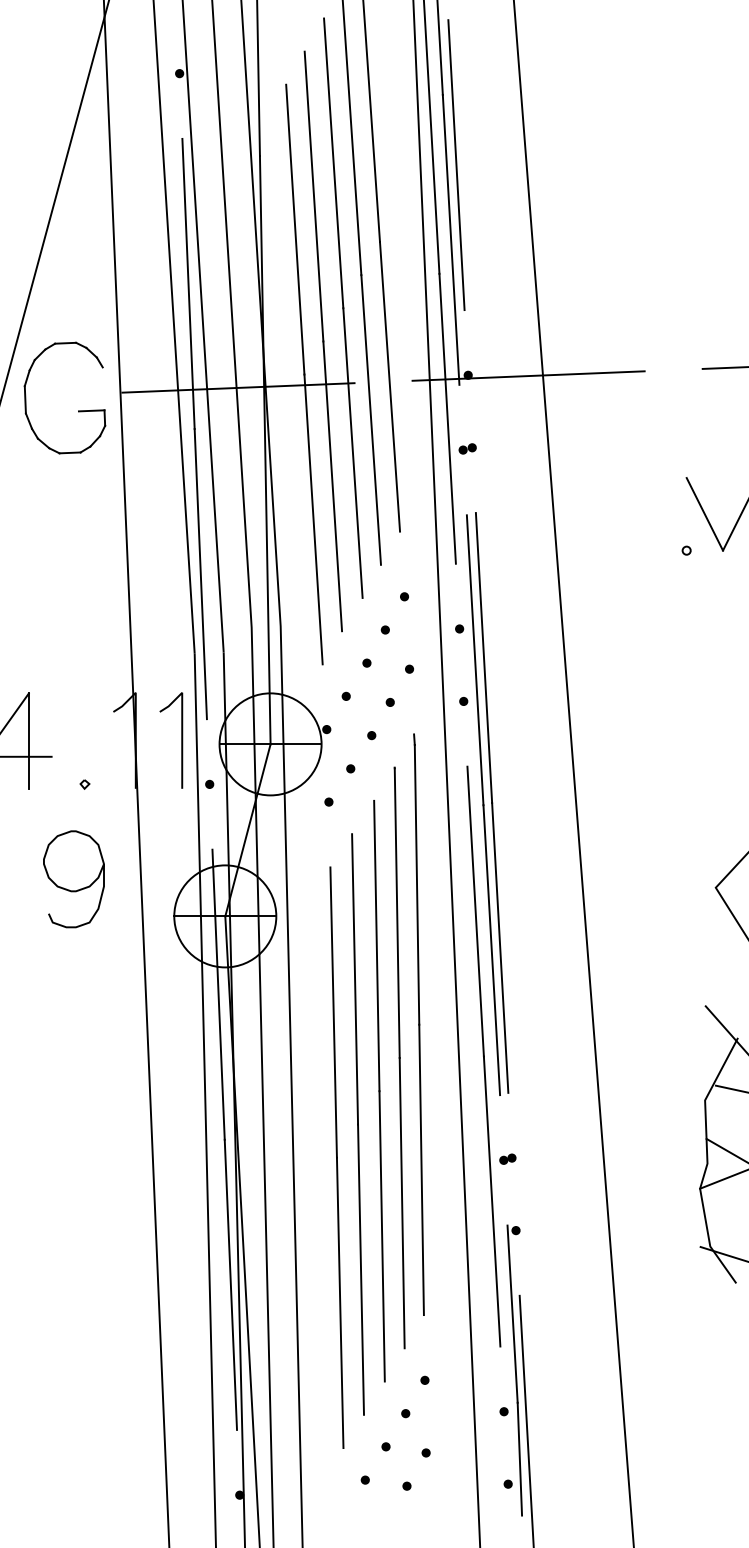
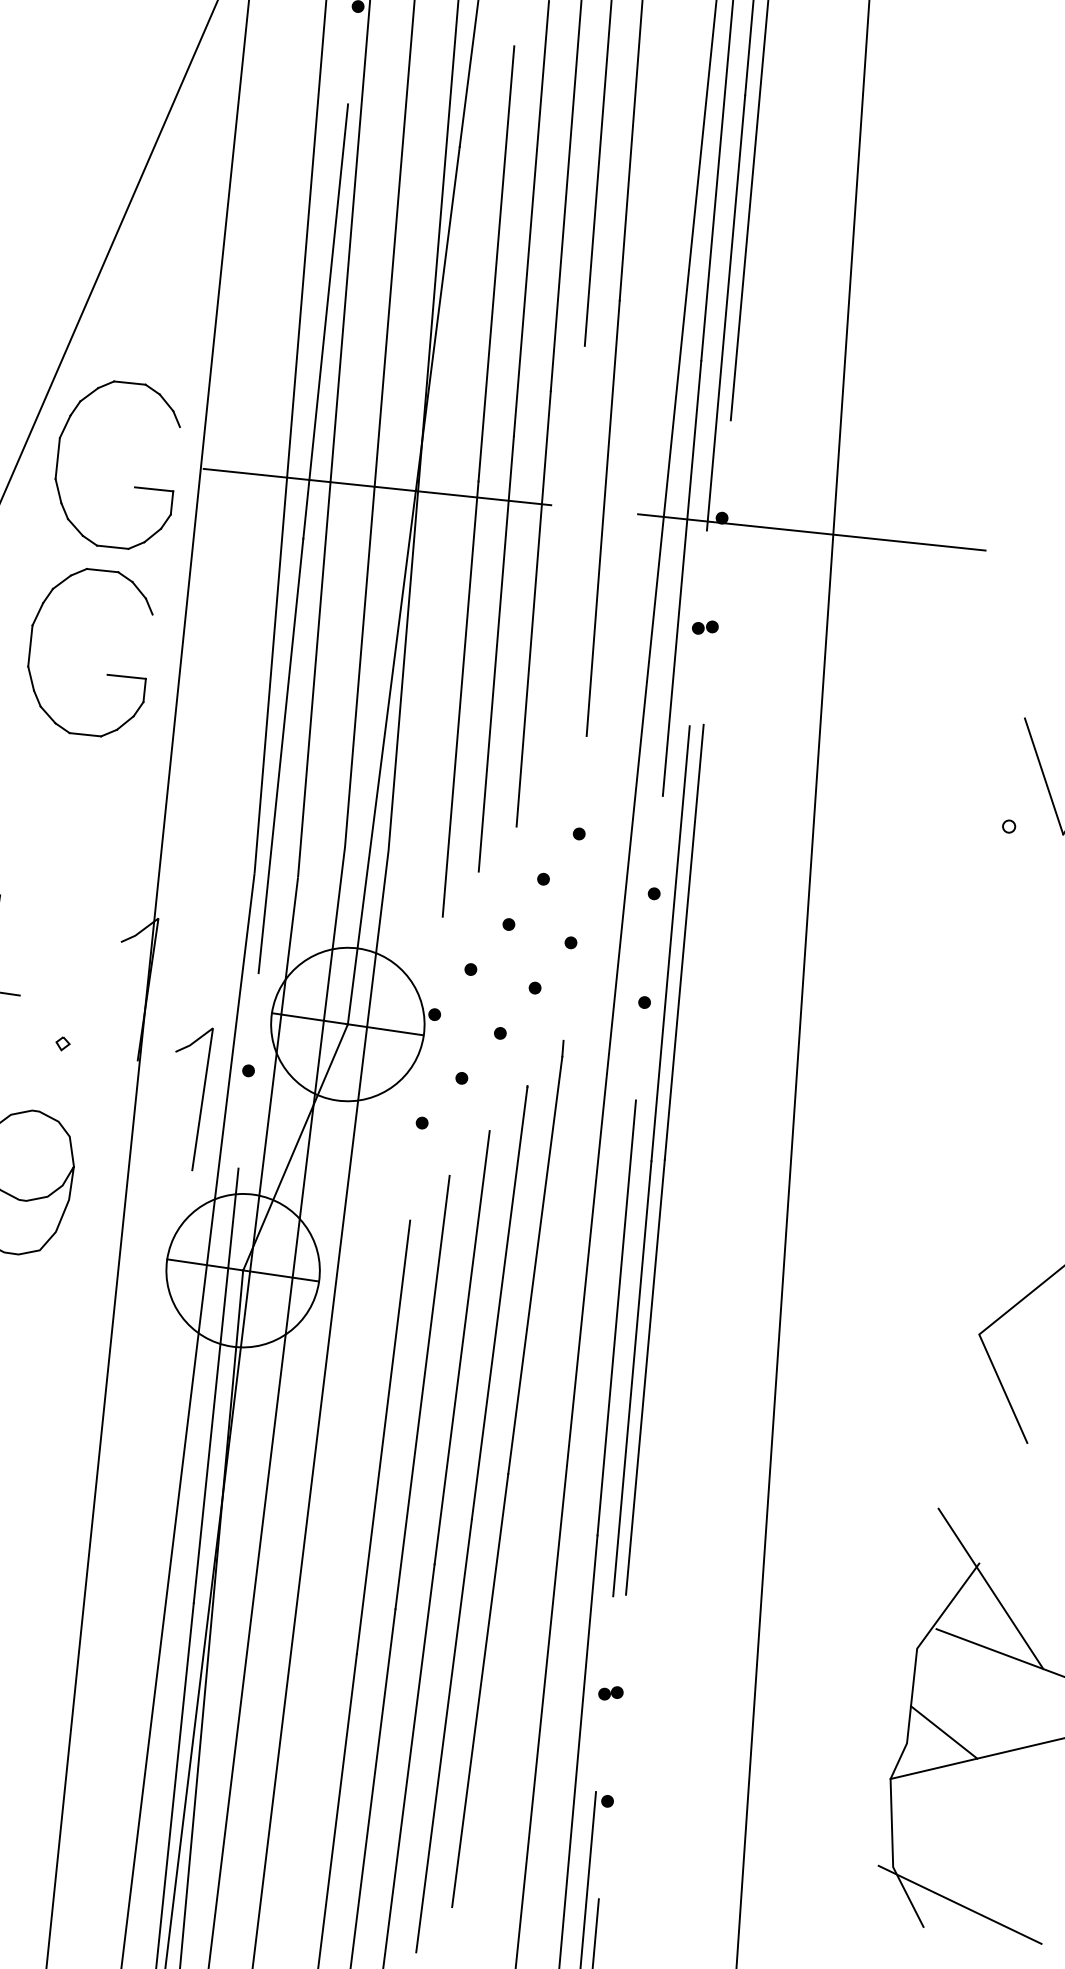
line: (370, 419) -> (567, 562), removed
part: (78, 536) -> (107, 673), added
line: (181, 740) -> (201, 1099), moved

